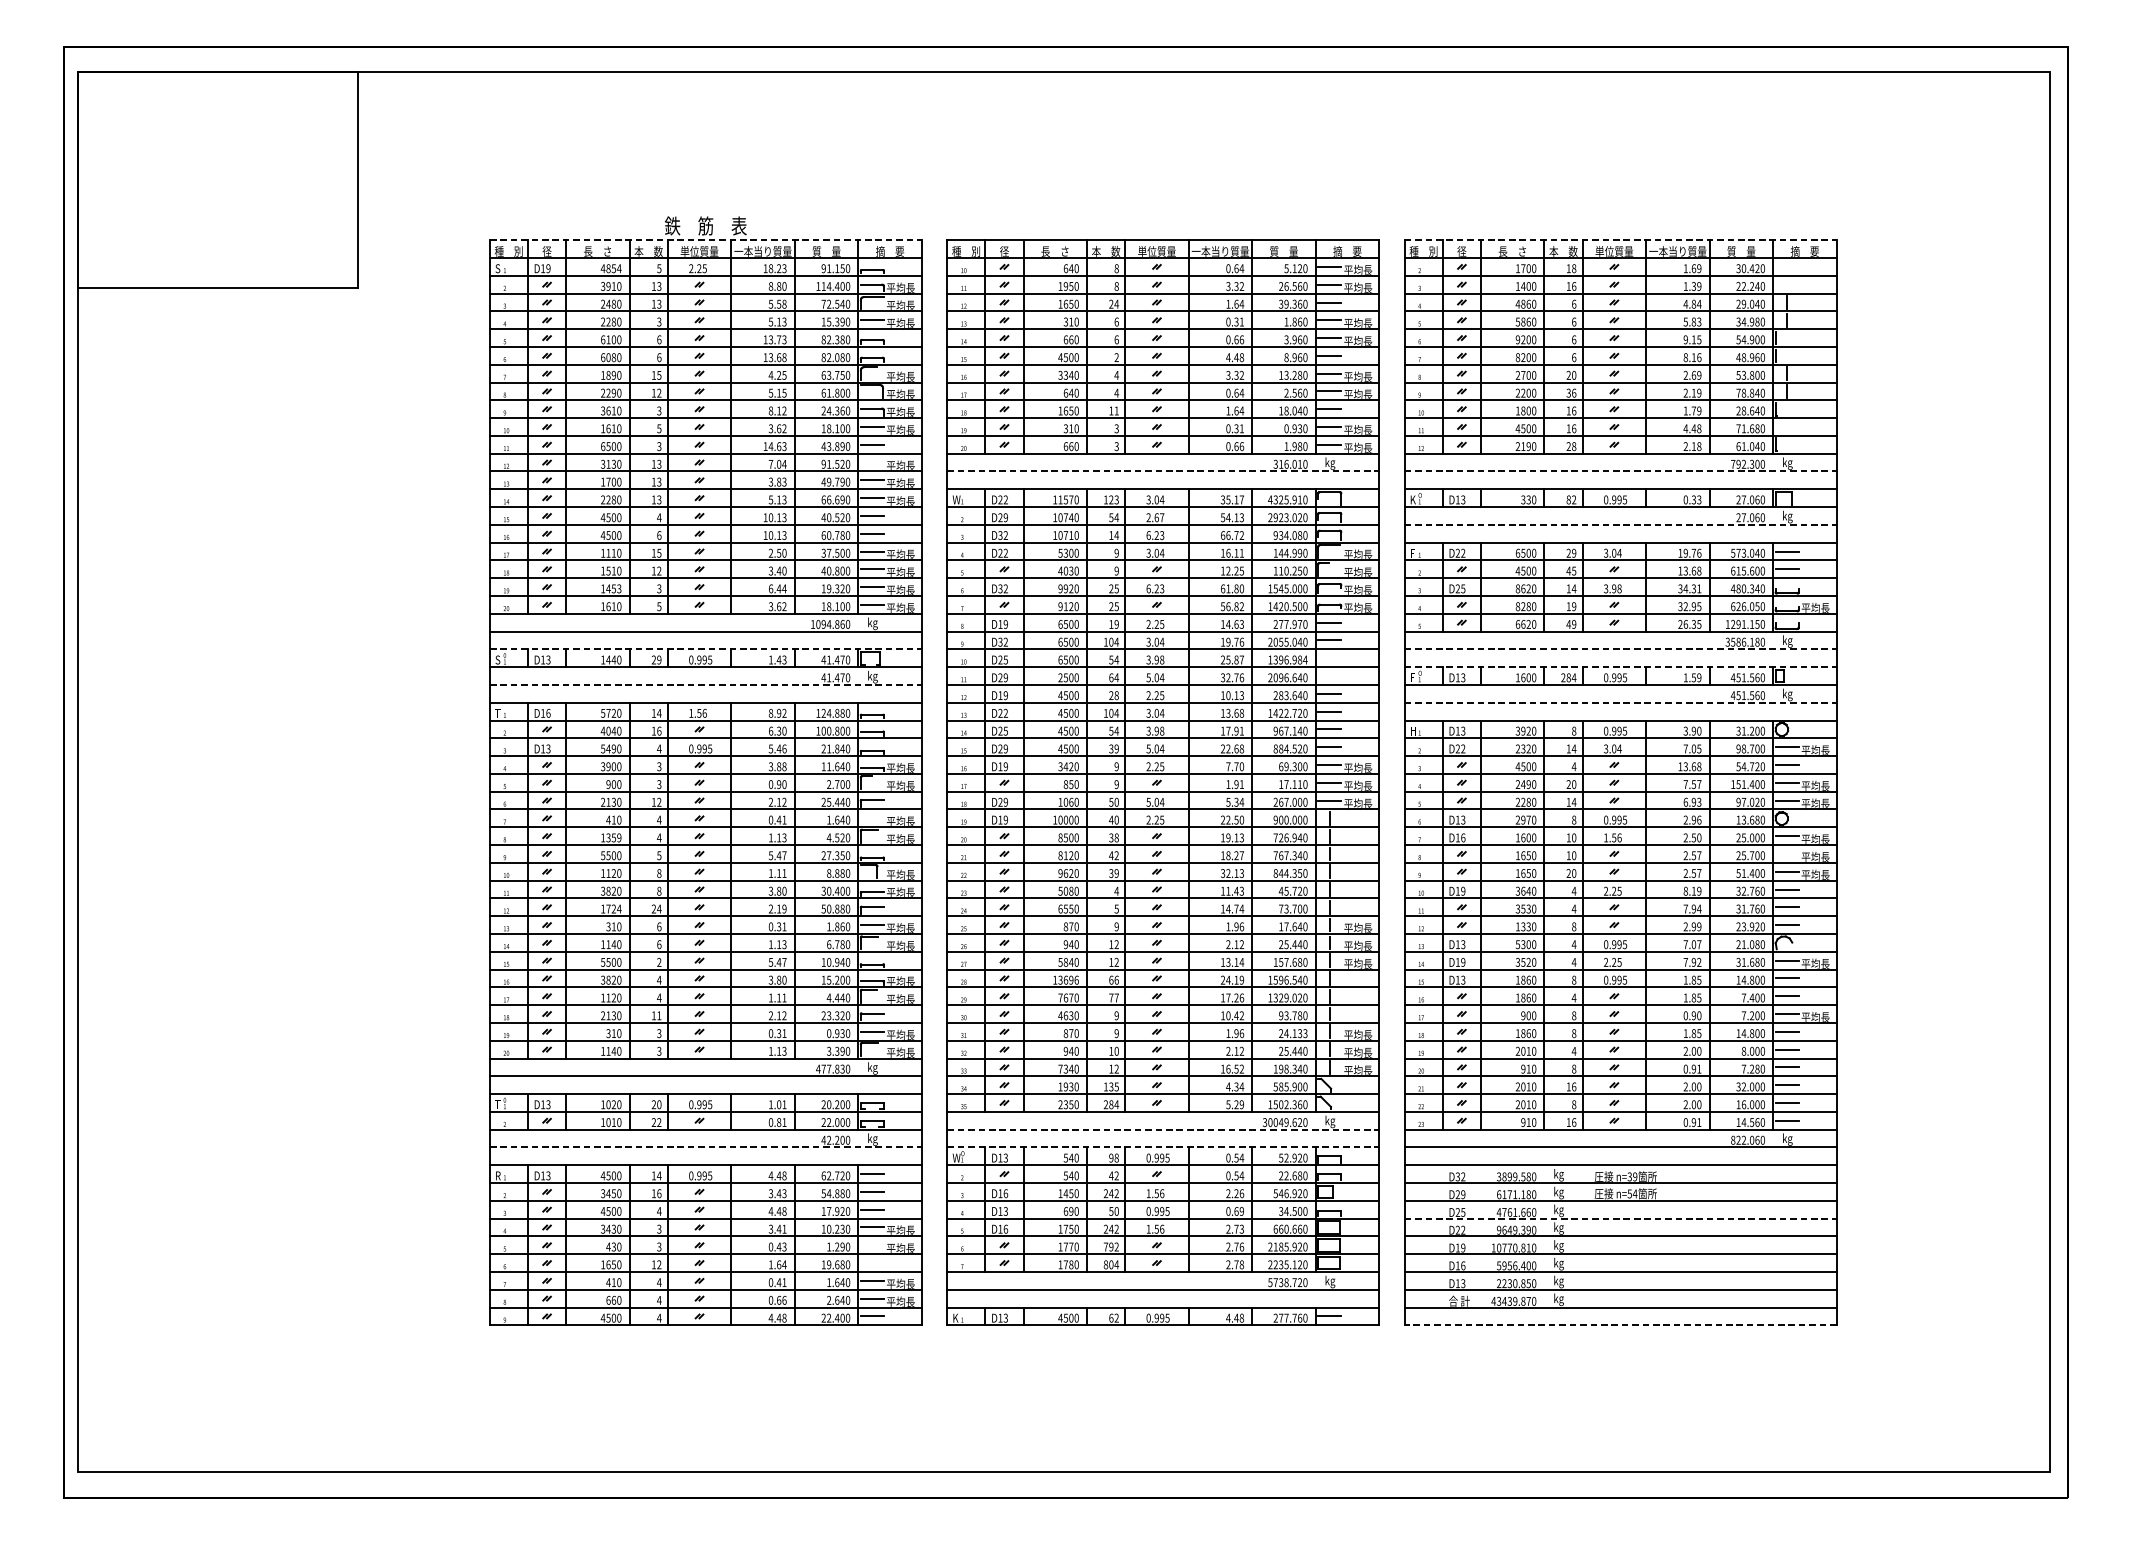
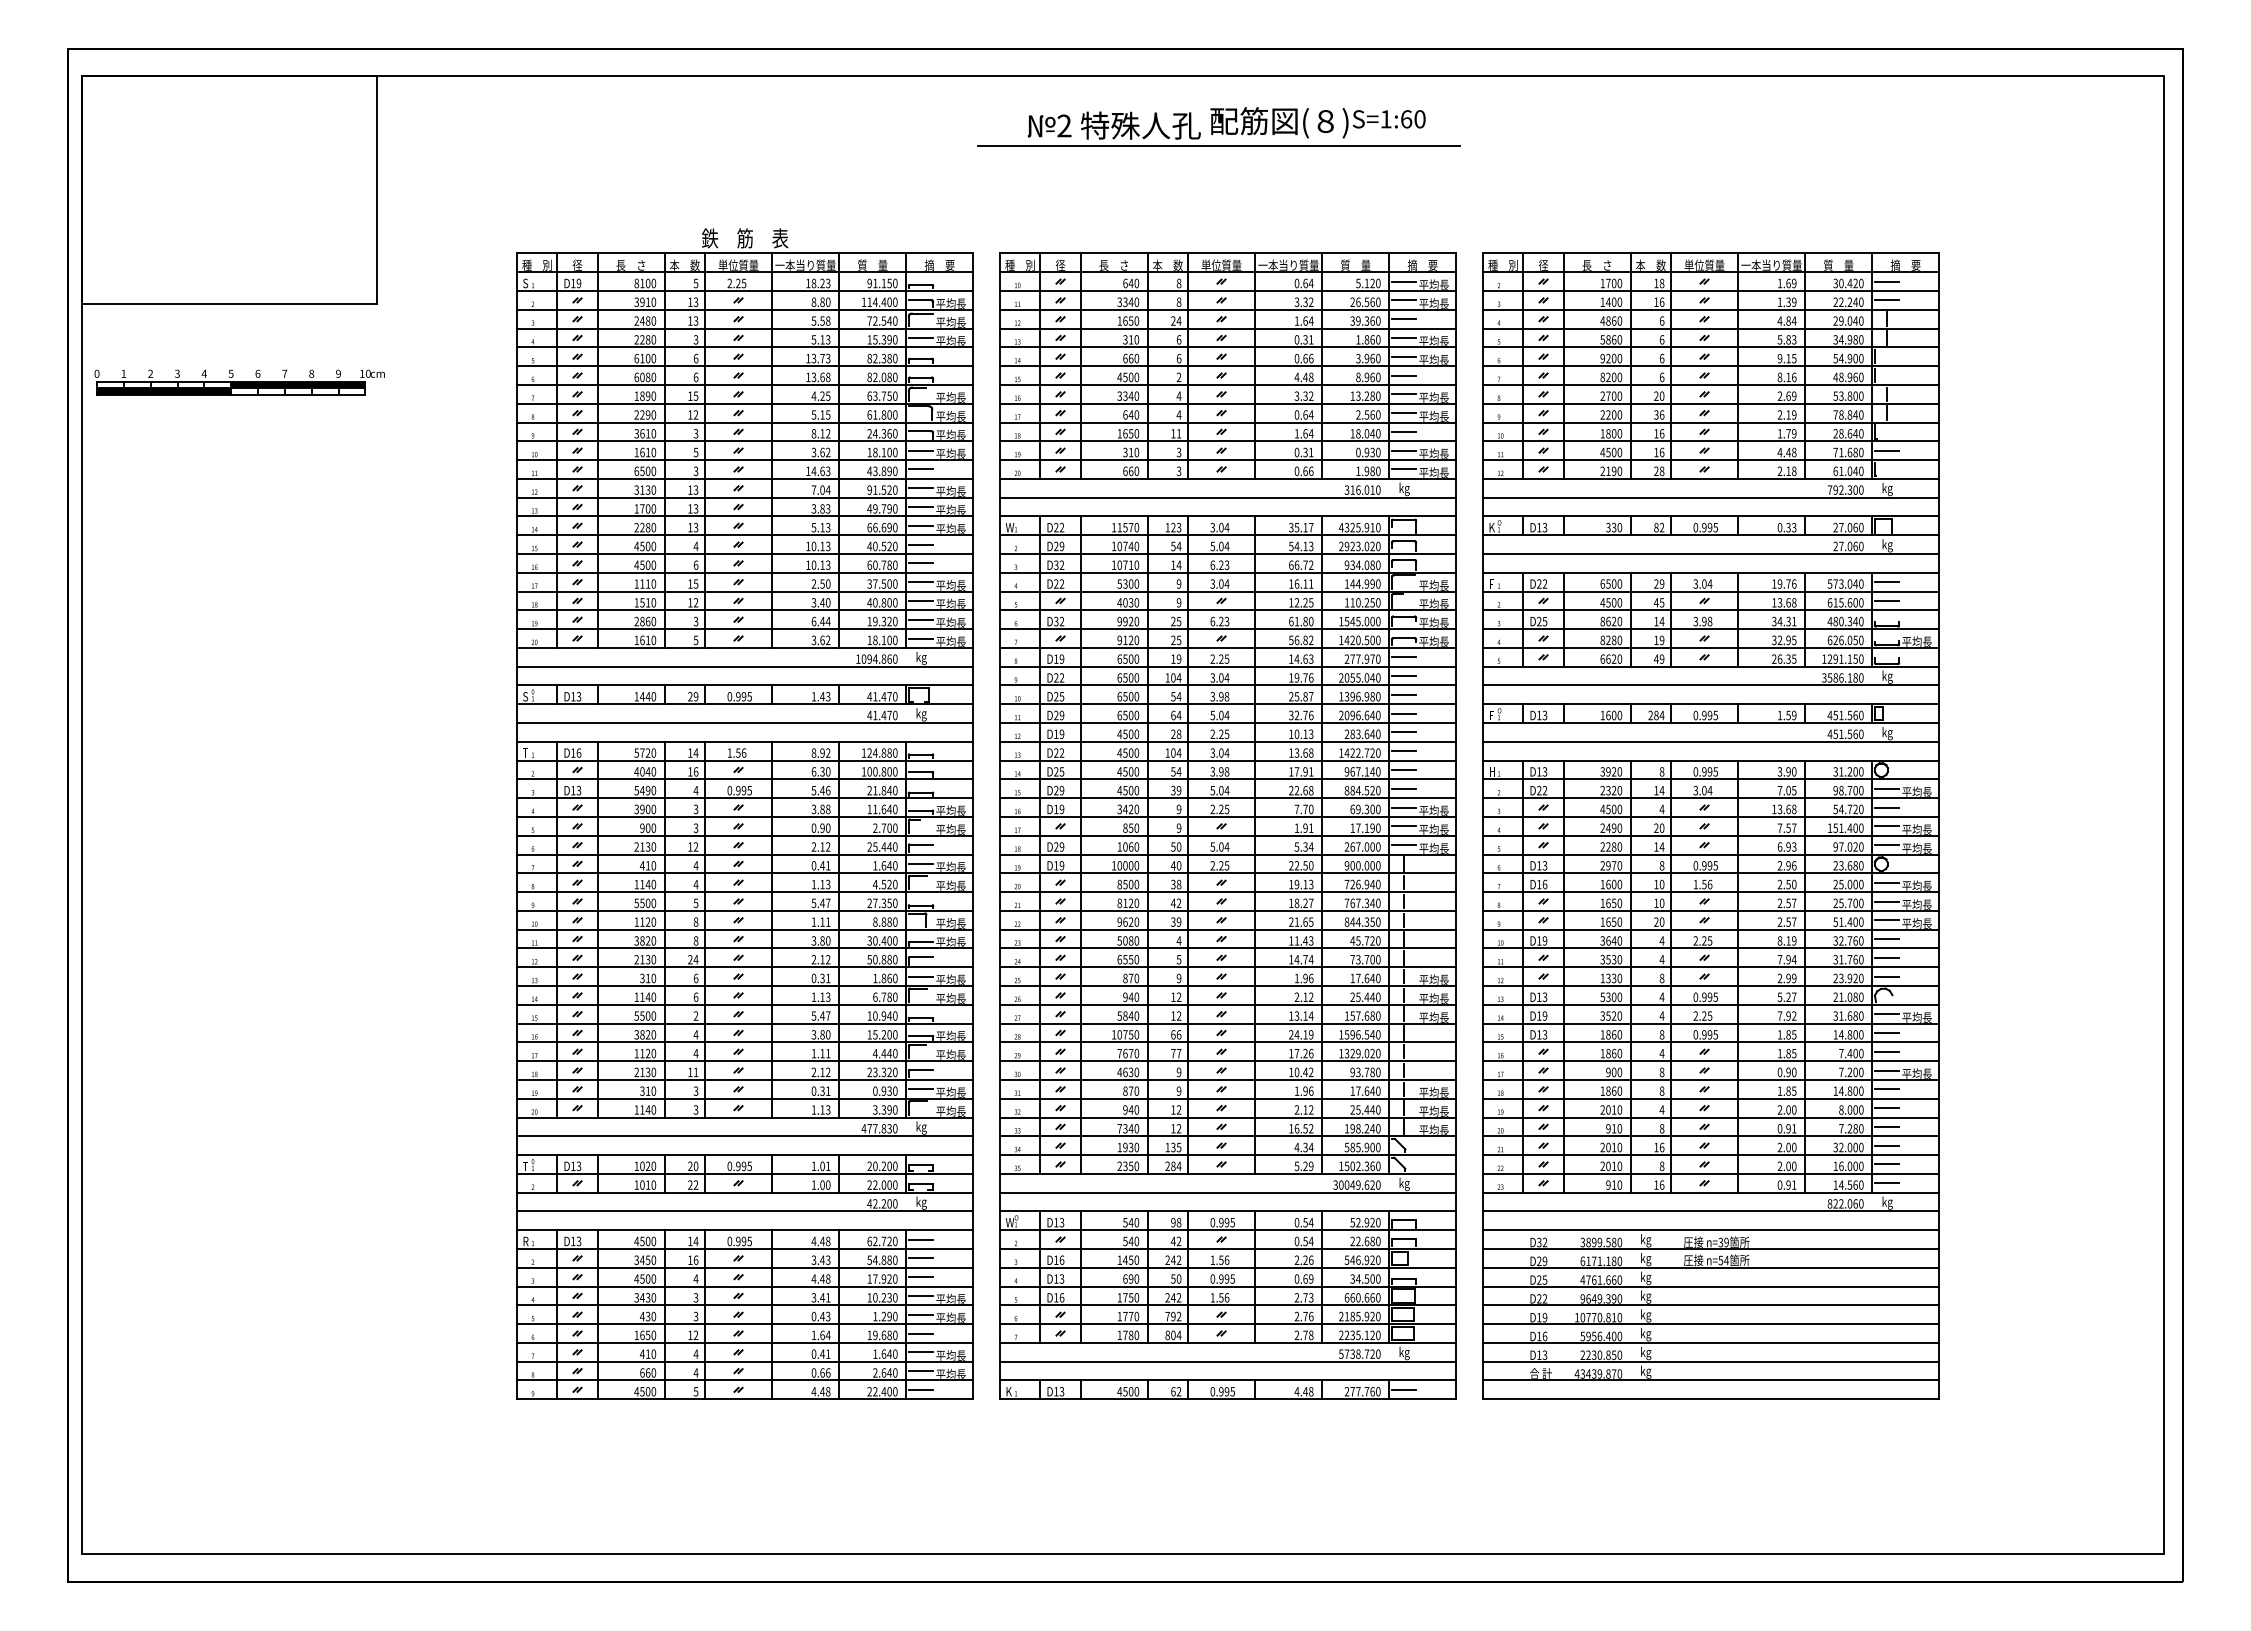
part: (1154, 120) -> (1218, 126), added
line: (706, 240) -> (745, 253), dashed -> solid
line: (1620, 240) -> (1711, 253), dashed -> solid
line: (1786, 266) -> (1886, 281), added
text: (611, 268) -> (645, 283), 4854 -> 8100
line: (1786, 284) -> (1886, 300), added
text: (1066, 286) -> (1125, 302), 1950 -> 3340
part: (226, 362) -> (239, 382), added
line: (1786, 426) -> (1886, 450), added
line: (871, 462) -> (920, 488), added
line: (1163, 471) -> (1228, 497), dashed -> solid
line: (1620, 471) -> (1711, 497), dashed -> solid
text: (1155, 517) -> (1219, 546), 2.67 -> 5.04
line: (1620, 525) -> (1711, 554), dashed -> solid
text: (611, 588) -> (645, 621), 1453 -> 2860
text: (1000, 642) -> (1056, 678), D32 -> D22
line: (706, 649) -> (745, 685), dashed -> solid
line: (1620, 649) -> (1711, 685), dashed -> solid
line: (1329, 657) -> (1403, 694), added
text: (1304, 659) -> (1377, 696), 1396.984 -> 1396.980
line: (1620, 667) -> (1711, 704), dashed -> solid
line: (1329, 675) -> (1403, 713), added
text: (1060, 677) -> (1119, 715), 2500 -> 6500
line: (706, 685) -> (745, 723), dashed -> solid
line: (1620, 702) -> (1711, 741), dashed -> solid
text: (1299, 783) -> (1372, 827), 17.110 -> 17.190
line: (871, 817) -> (920, 863), added
text: (1738, 819) -> (1835, 865), 13.680 -> 23.680
text: (613, 837) -> (647, 884), 1359 -> 1140
line: (1786, 853) -> (1886, 901), added
text: (1232, 872) -> (1301, 921), 32.13 -> 21.65
text: (611, 908) -> (645, 959), 1724 -> 2130
text: (784, 908) -> (828, 959), 2.19 -> 2.12
text: (1689, 944) -> (1783, 997), 7.07 -> 5.27
text: (1068, 979) -> (1128, 1034), 13696 -> 10750
text: (1293, 1032) -> (1365, 1090), 24.133 -> 17.640
text: (1116, 1050) -> (1178, 1109), 10 -> 12
text: (1294, 1069) -> (1366, 1129), 198.340 -> 198.240
text: (777, 1121) -> (820, 1184), 0.81 -> 1.00
line: (1163, 1129) -> (1228, 1192), dashed -> solid
line: (706, 1147) -> (745, 1211), dashed -> solid
line: (1163, 1147) -> (1228, 1211), dashed -> solid
line: (1620, 1218) -> (1711, 1286), dashed -> solid
line: (871, 1245) -> (920, 1314), added
line: (871, 1263) -> (920, 1333), added
text: (658, 1317) -> (695, 1391), 4 -> 5
line: (1619, 1325) -> (1710, 1399), dashed -> solid

